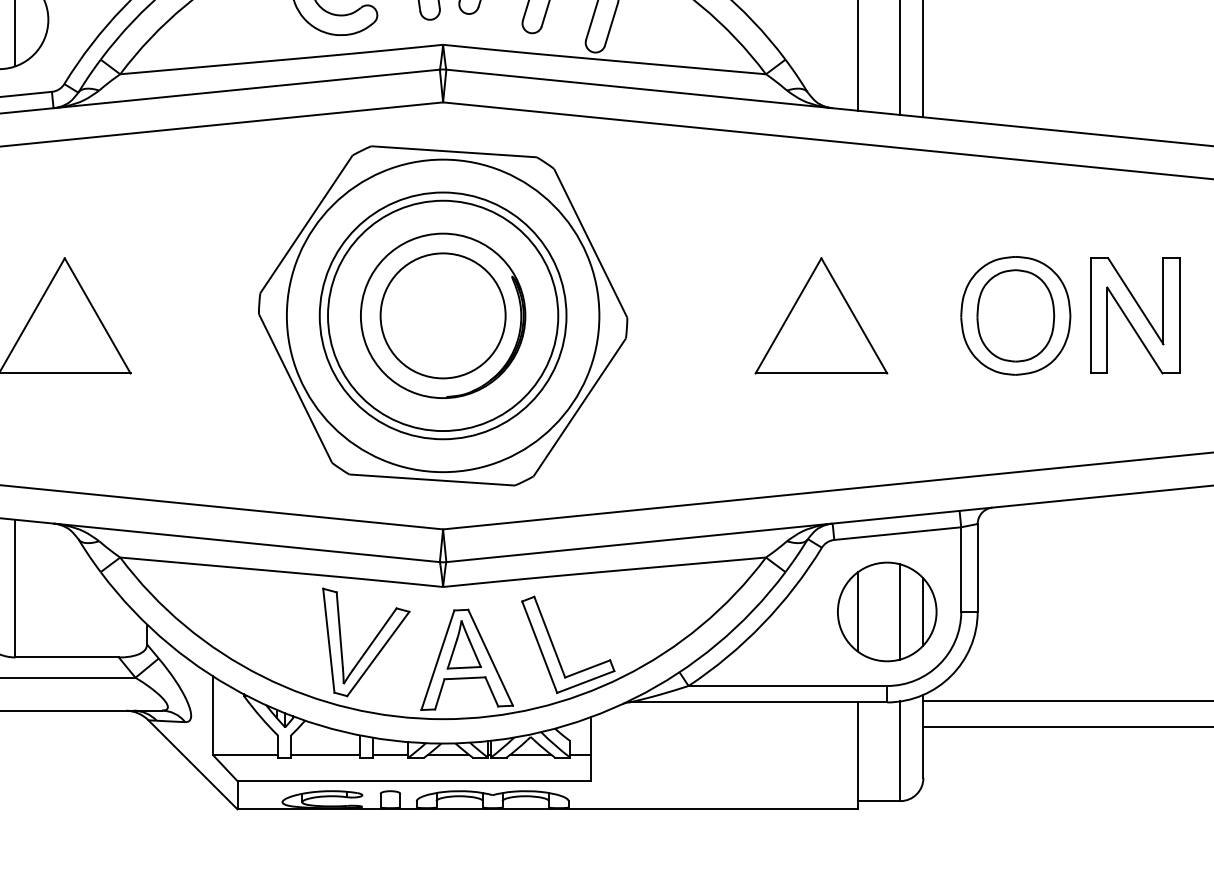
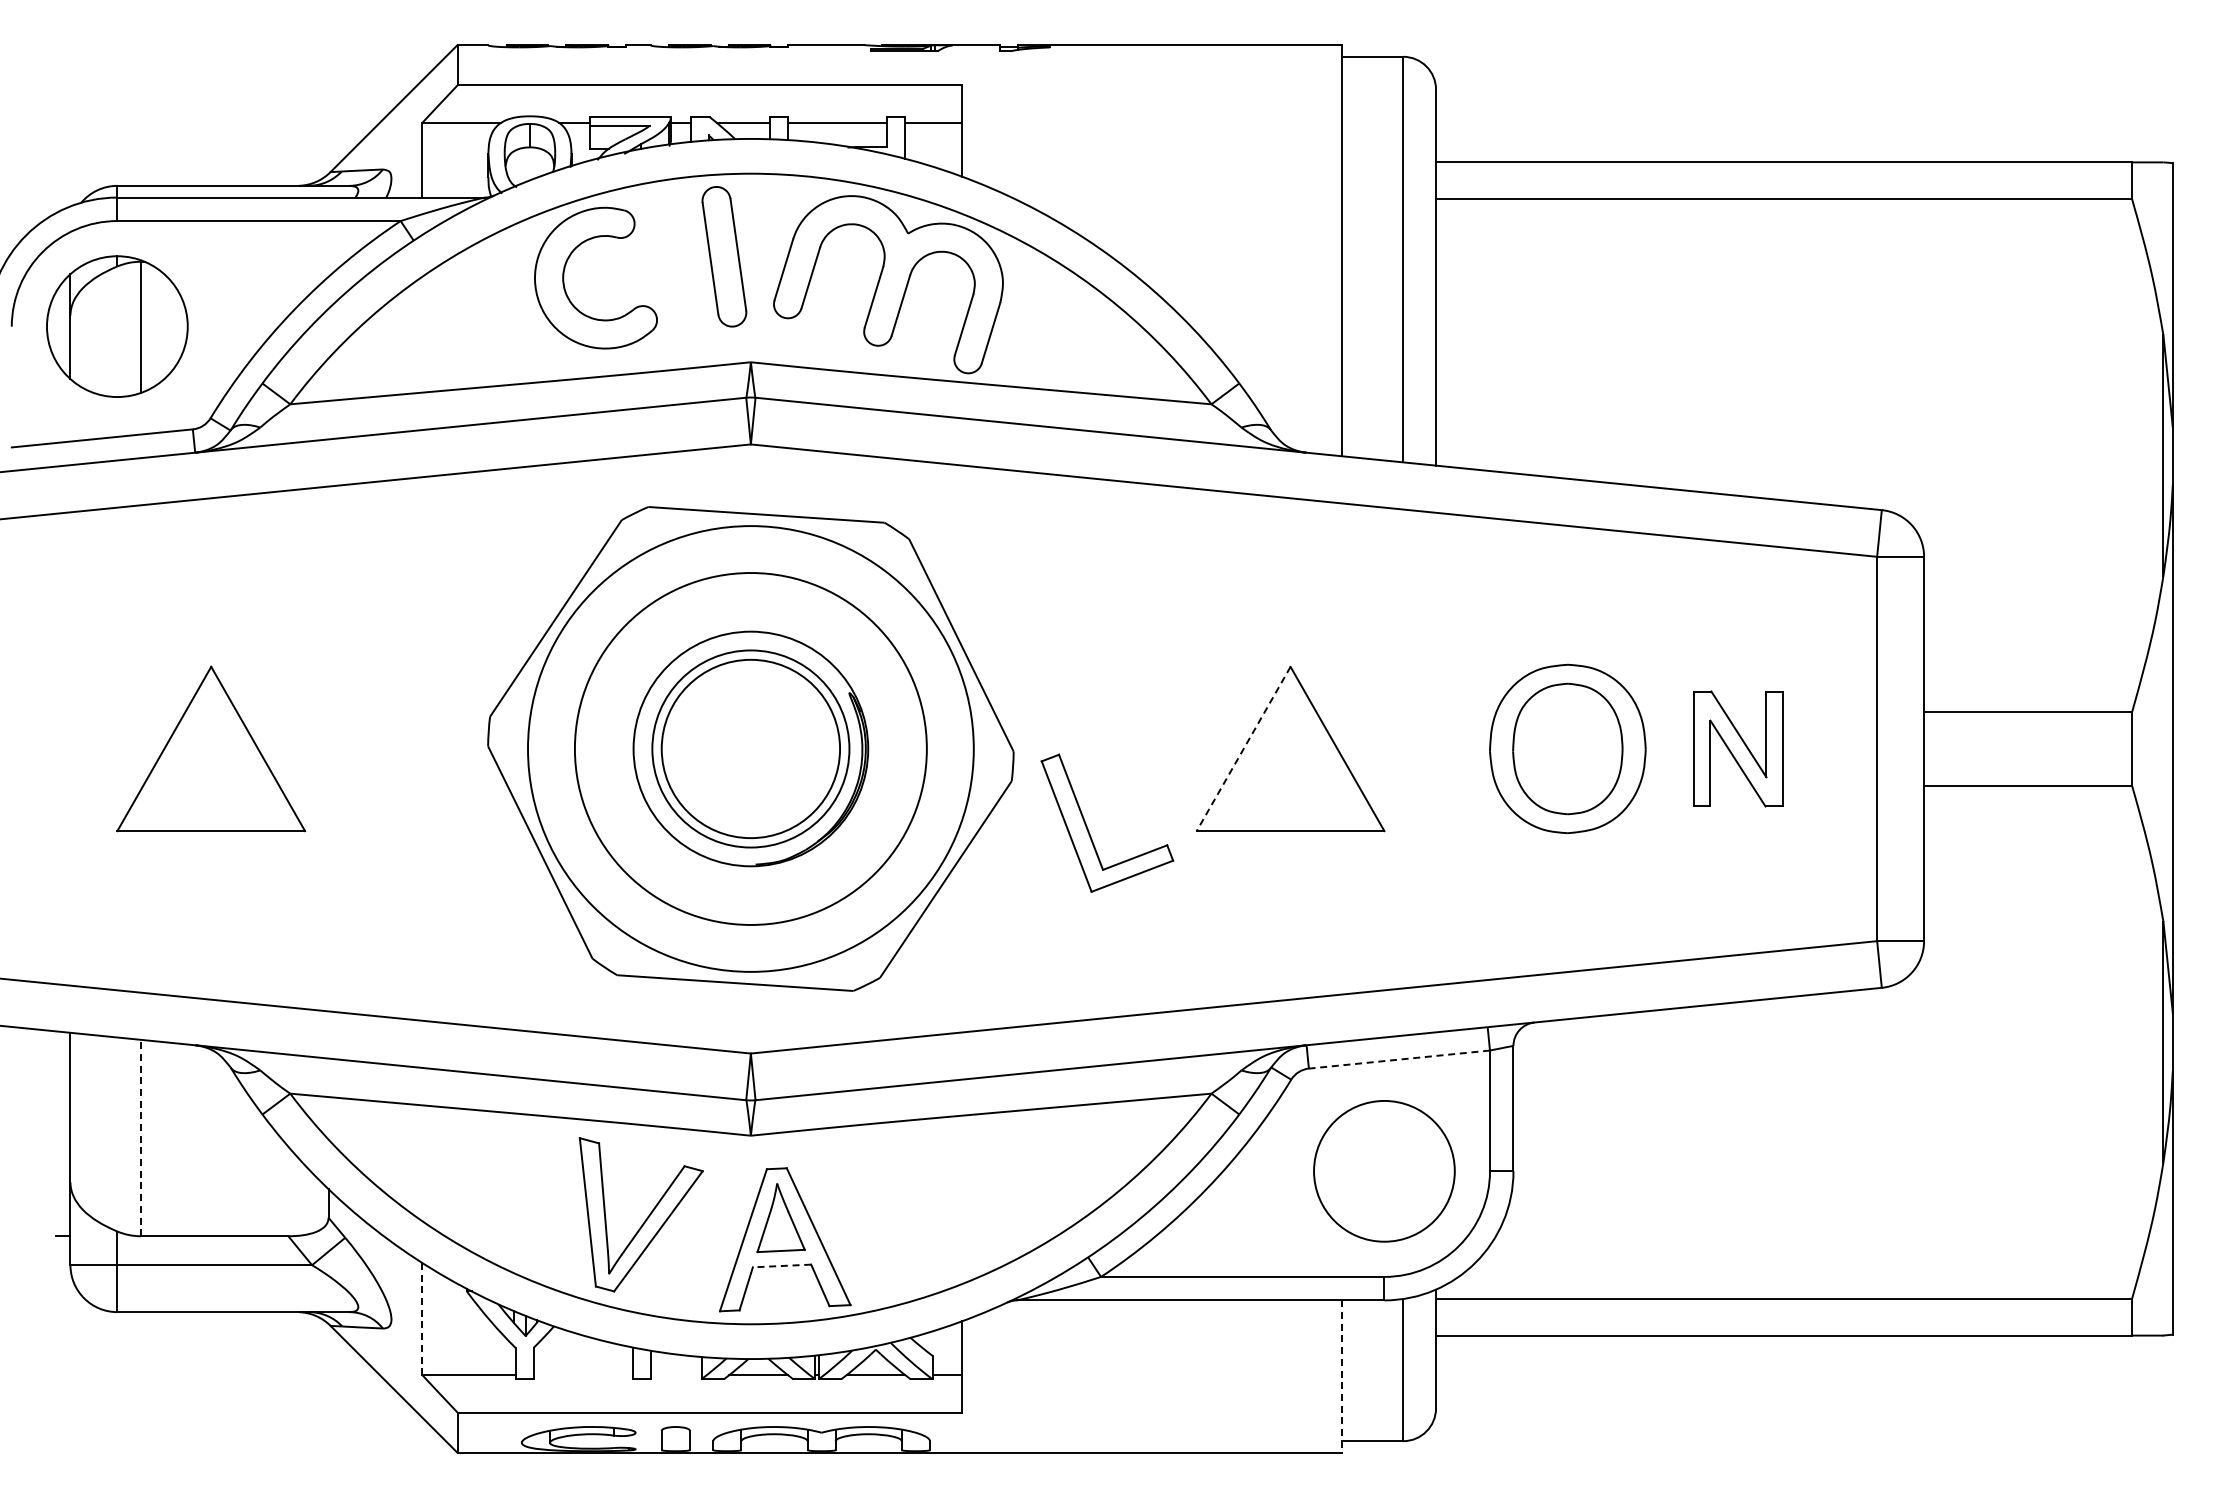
circle: (442, 315) -> (750, 748), size x0.6
part: (1135, 315) -> (1738, 748), size x0.7
line: (788, 316) -> (1243, 749), solid -> dashed
line: (897, 533) -> (1399, 1059), solid -> dashed
line: (15, 588) -> (140, 1137), solid -> dashed
line: (857, 612) -> (1342, 1171), removed
line: (900, 612) -> (1403, 1171), removed
line: (923, 612) -> (1436, 1171), removed
part: (555, 648) -> (1088, 828), moved
line: (464, 678) -> (781, 1266), solid -> dashed
line: (212, 715) -> (422, 1318), solid -> dashed
line: (325, 755) -> (582, 1375), removed
line: (390, 755) -> (675, 1375), removed
line: (857, 756) -> (1342, 1377), solid -> dashed

